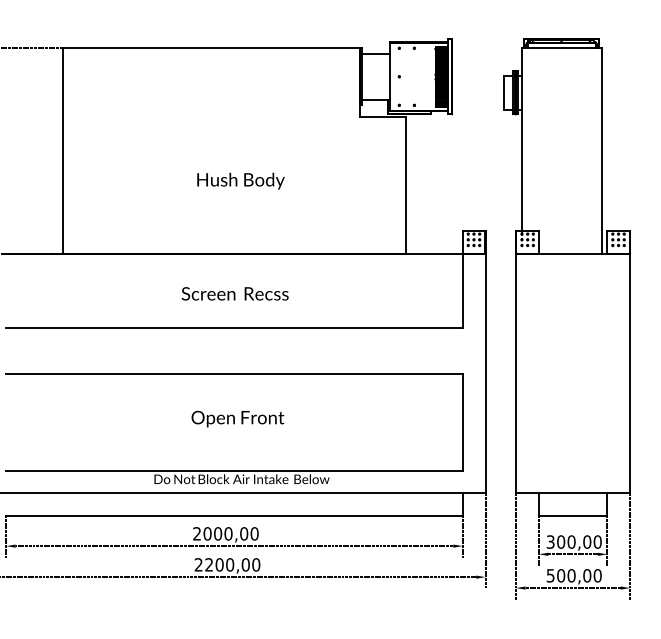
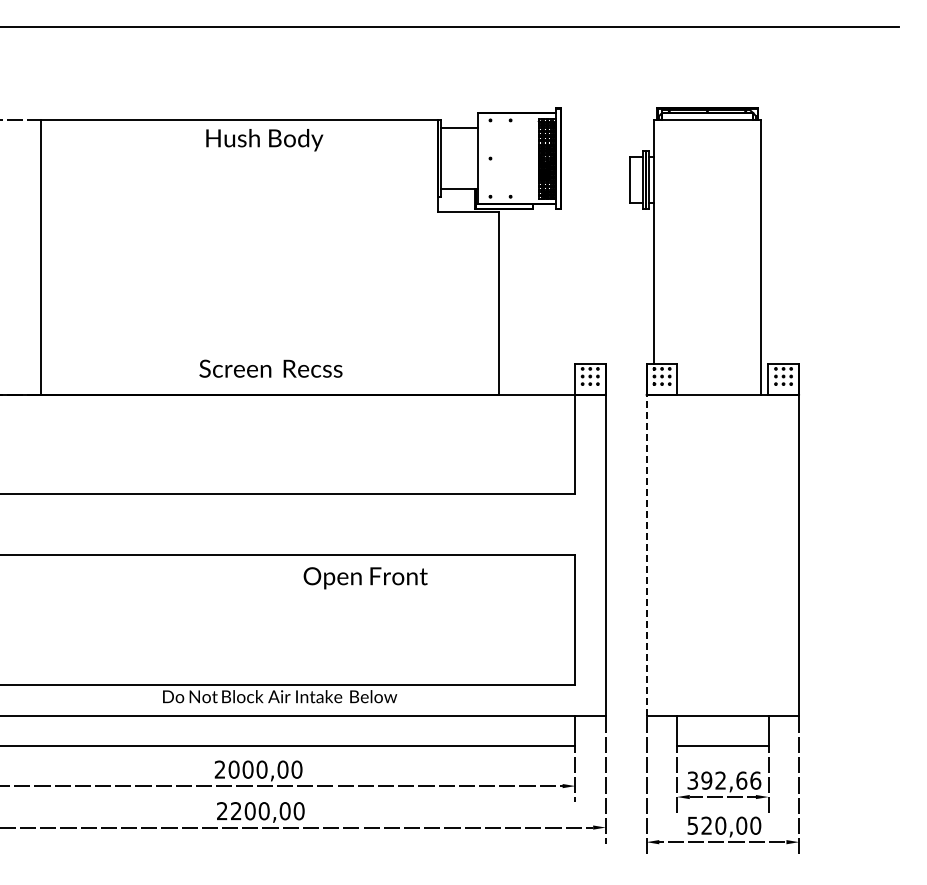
text: (240, 181) -> (264, 140), moved
text: (234, 293) -> (270, 368), moved
line: (516, 372) -> (646, 554), solid -> dashed
text: (237, 419) -> (365, 578), moved
text: (579, 541) -> (731, 780), 300,00 -> 392,66
text: (560, 575) -> (706, 825), 500,00 -> 520,00

